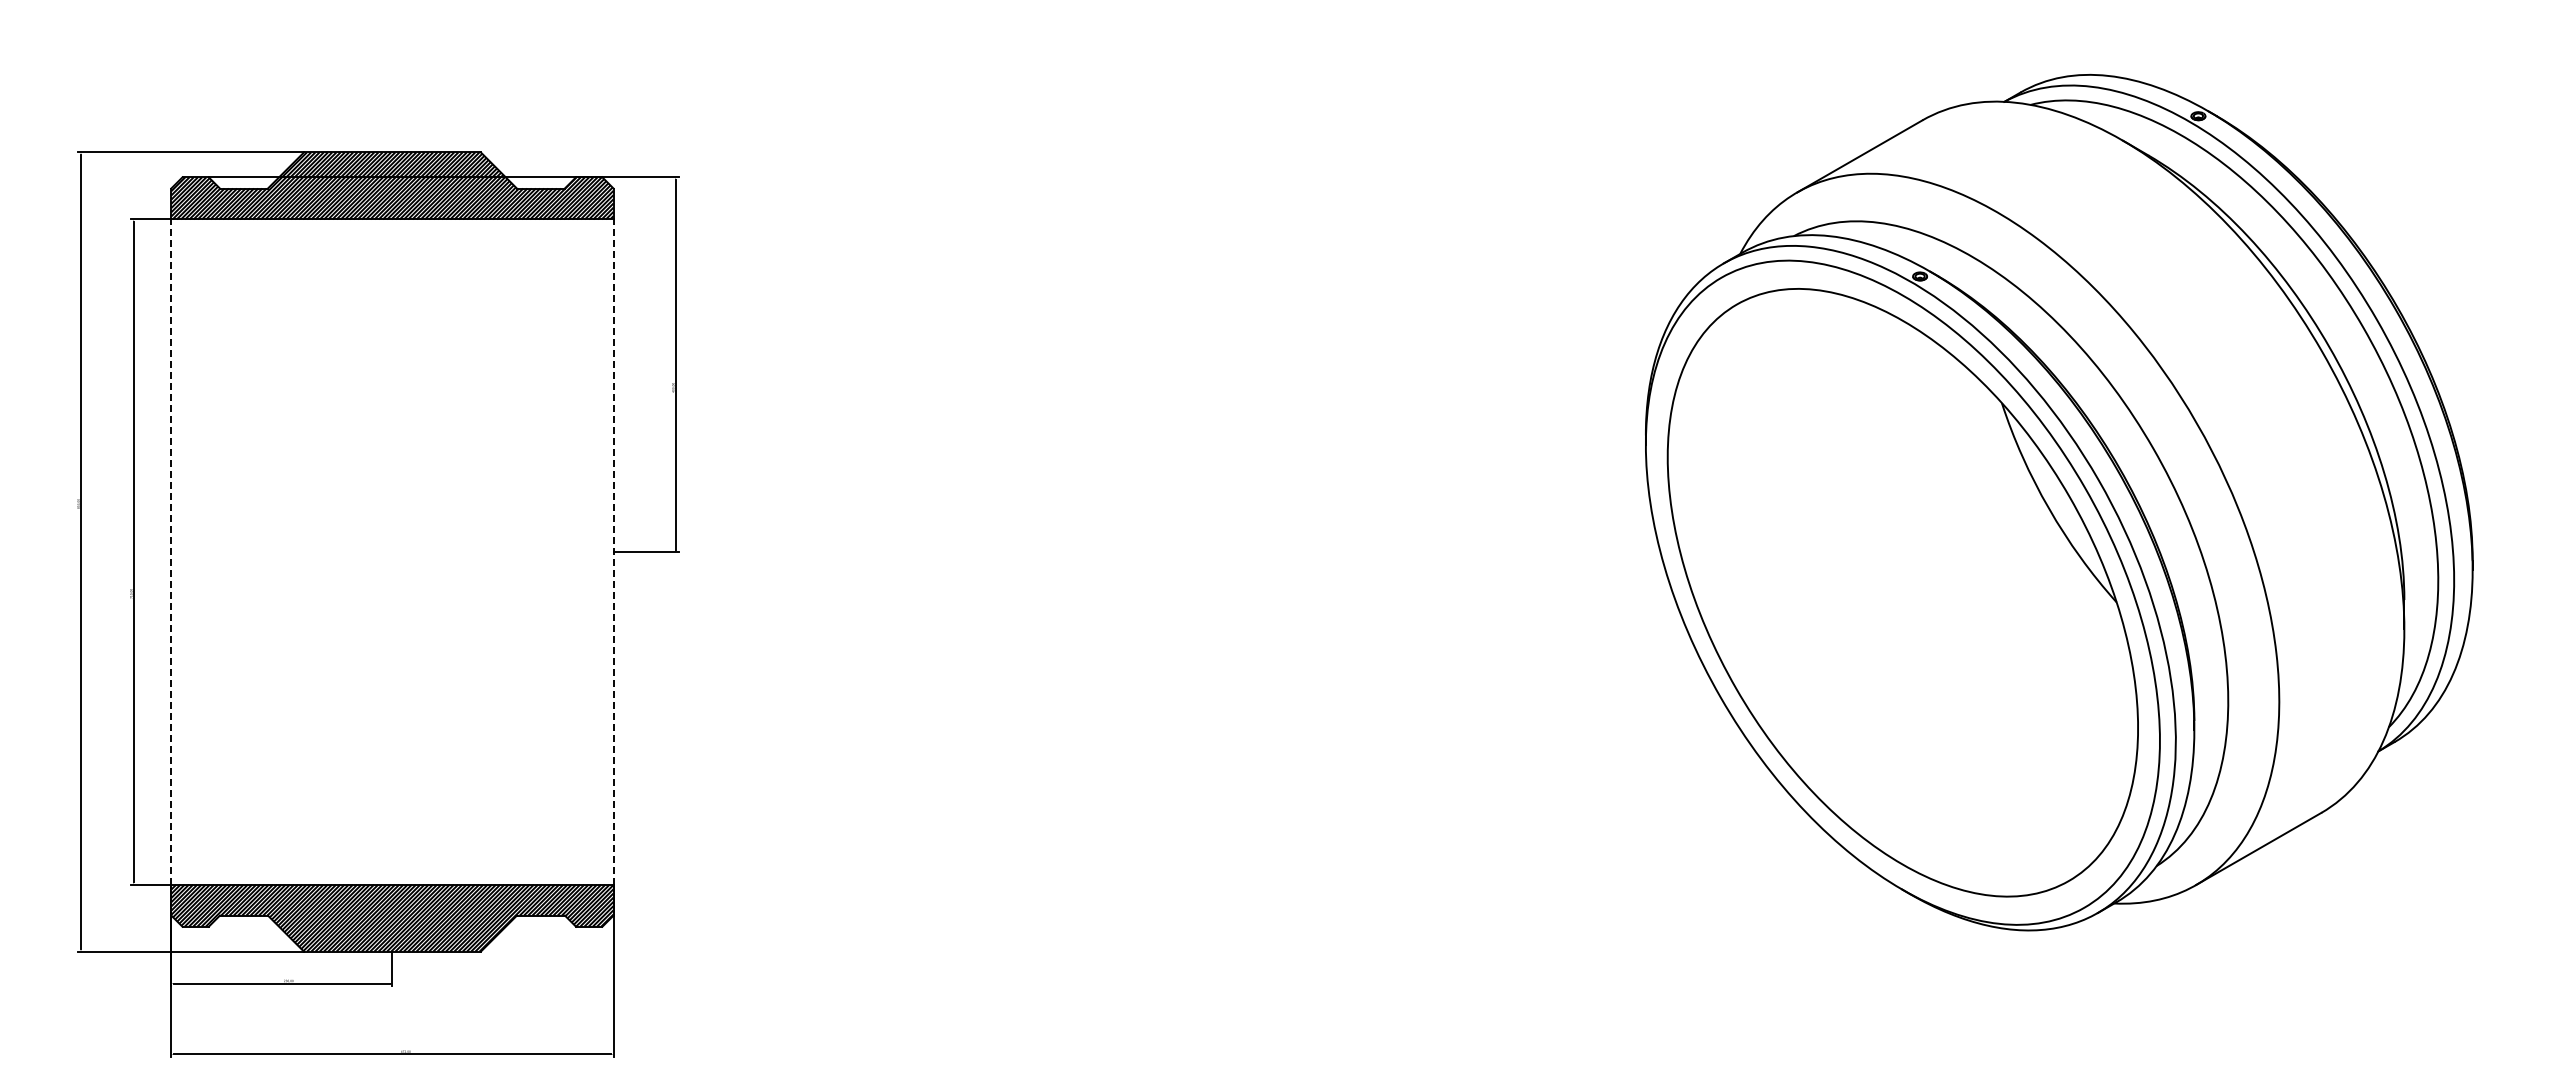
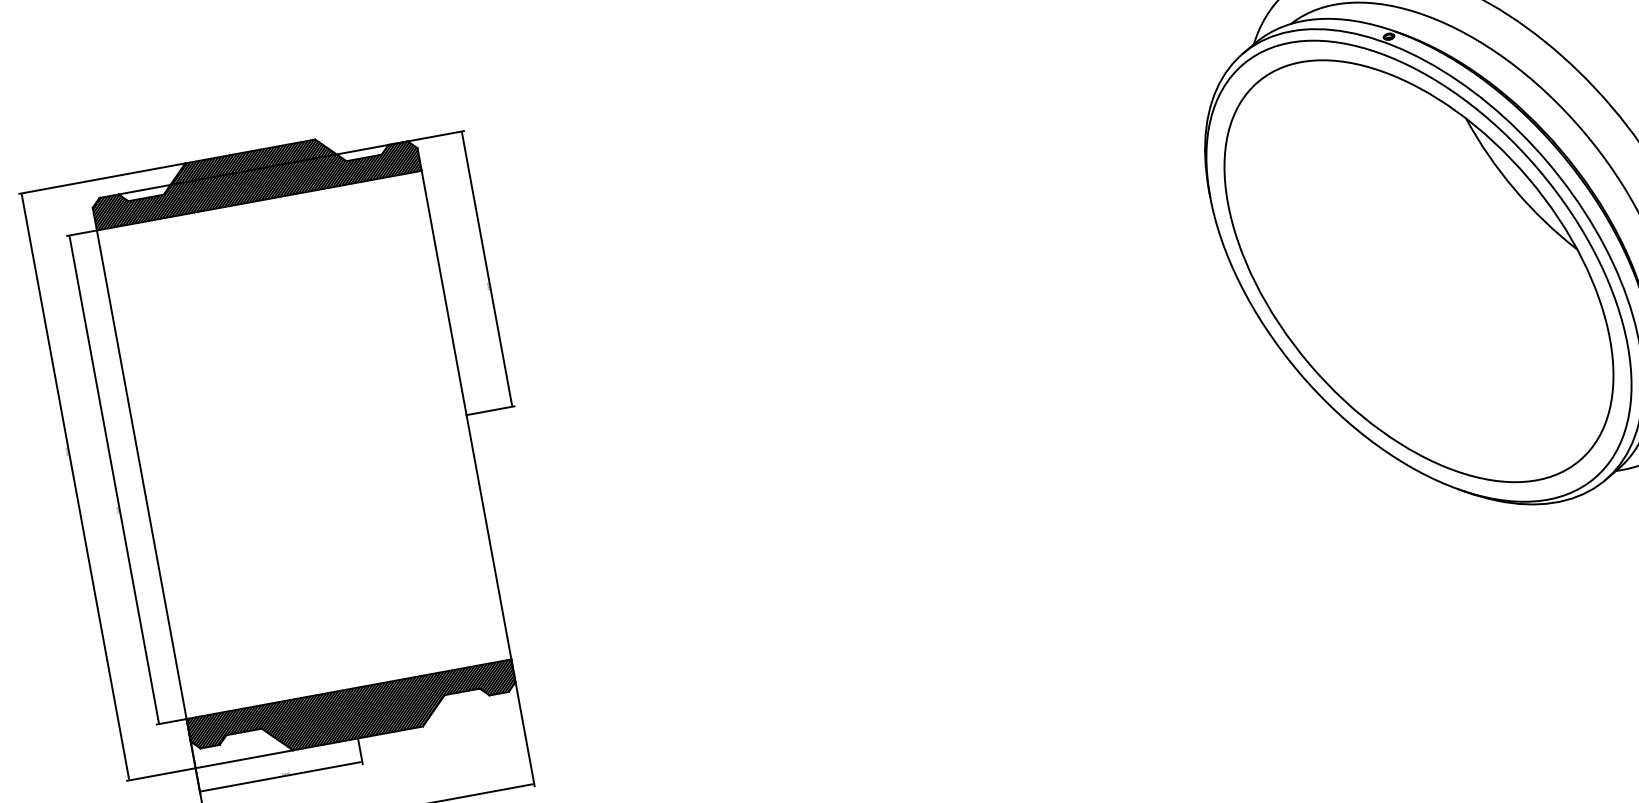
line: (171, 552) -> (141, 475), dashed -> solid
line: (613, 552) -> (466, 415), dashed -> solid

